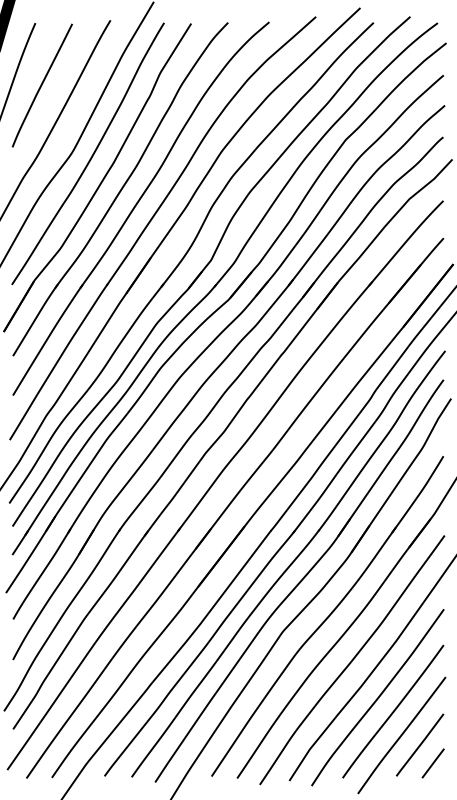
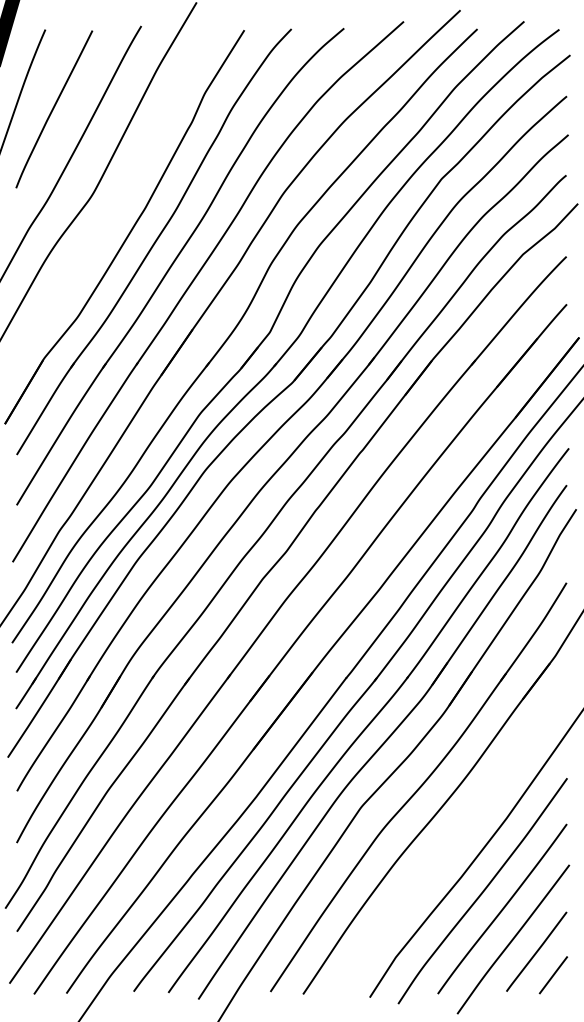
curve: (91, 155) -> (117, 198), removed
curve: (351, 659) -> (449, 842), removed

